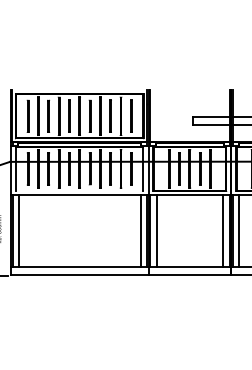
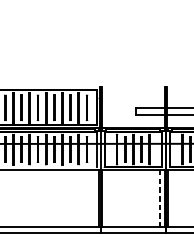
line: (140, 230) -> (94, 198), removed
line: (156, 230) -> (106, 198), removed
line: (239, 230) -> (172, 198), removed
line: (223, 231) -> (159, 199), solid -> dashed

